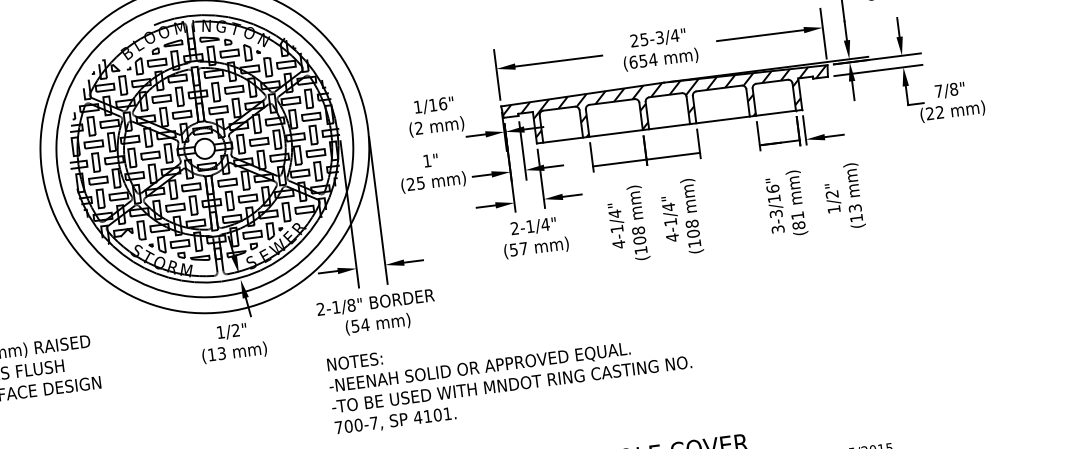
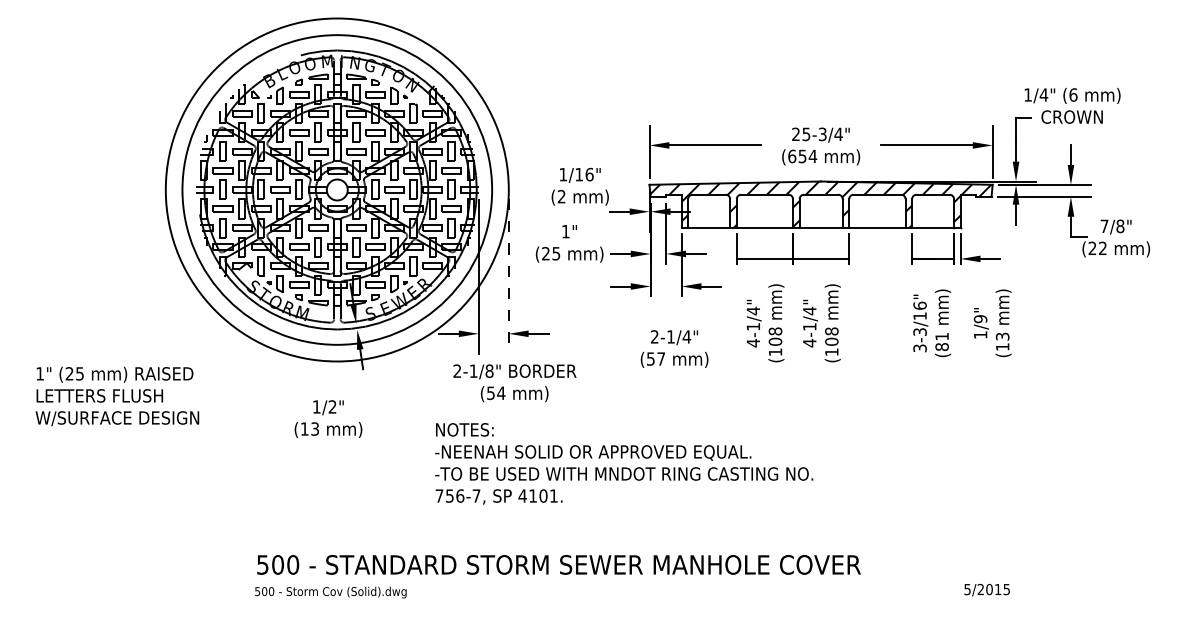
text: (832, 194) -> (980, 319), 1/2" -> 1/9"
line: (378, 211) -> (508, 277), solid -> dashed
text: (535, 237) -> (674, 348), moved
text: (376, 314) -> (514, 383), moved
text: (233, 341) -> (328, 418), moved
text: (353, 425) -> (454, 495), 700-7, -> 756-7,

